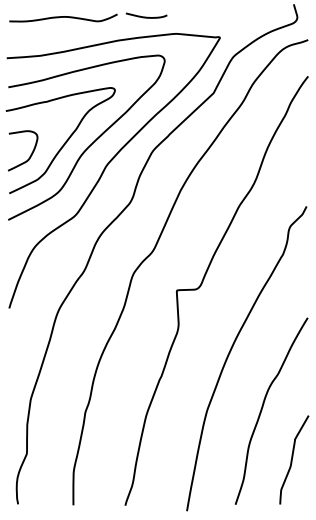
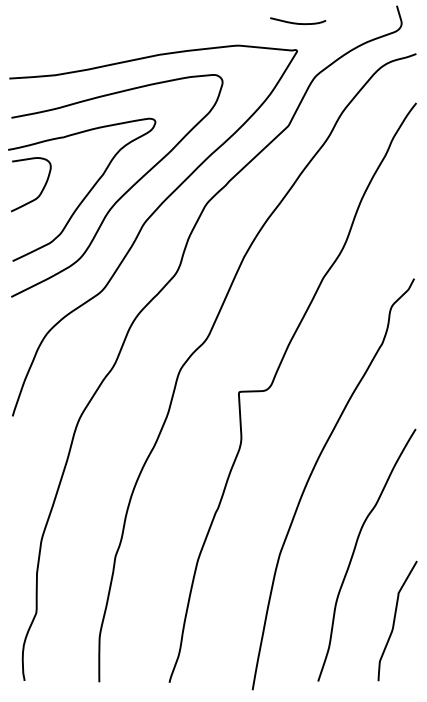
curve: (146, 16) -> (297, 22), moved
curve: (63, 17) -> (85, 23), removed
curve: (30, 155) -> (41, 190), moved

